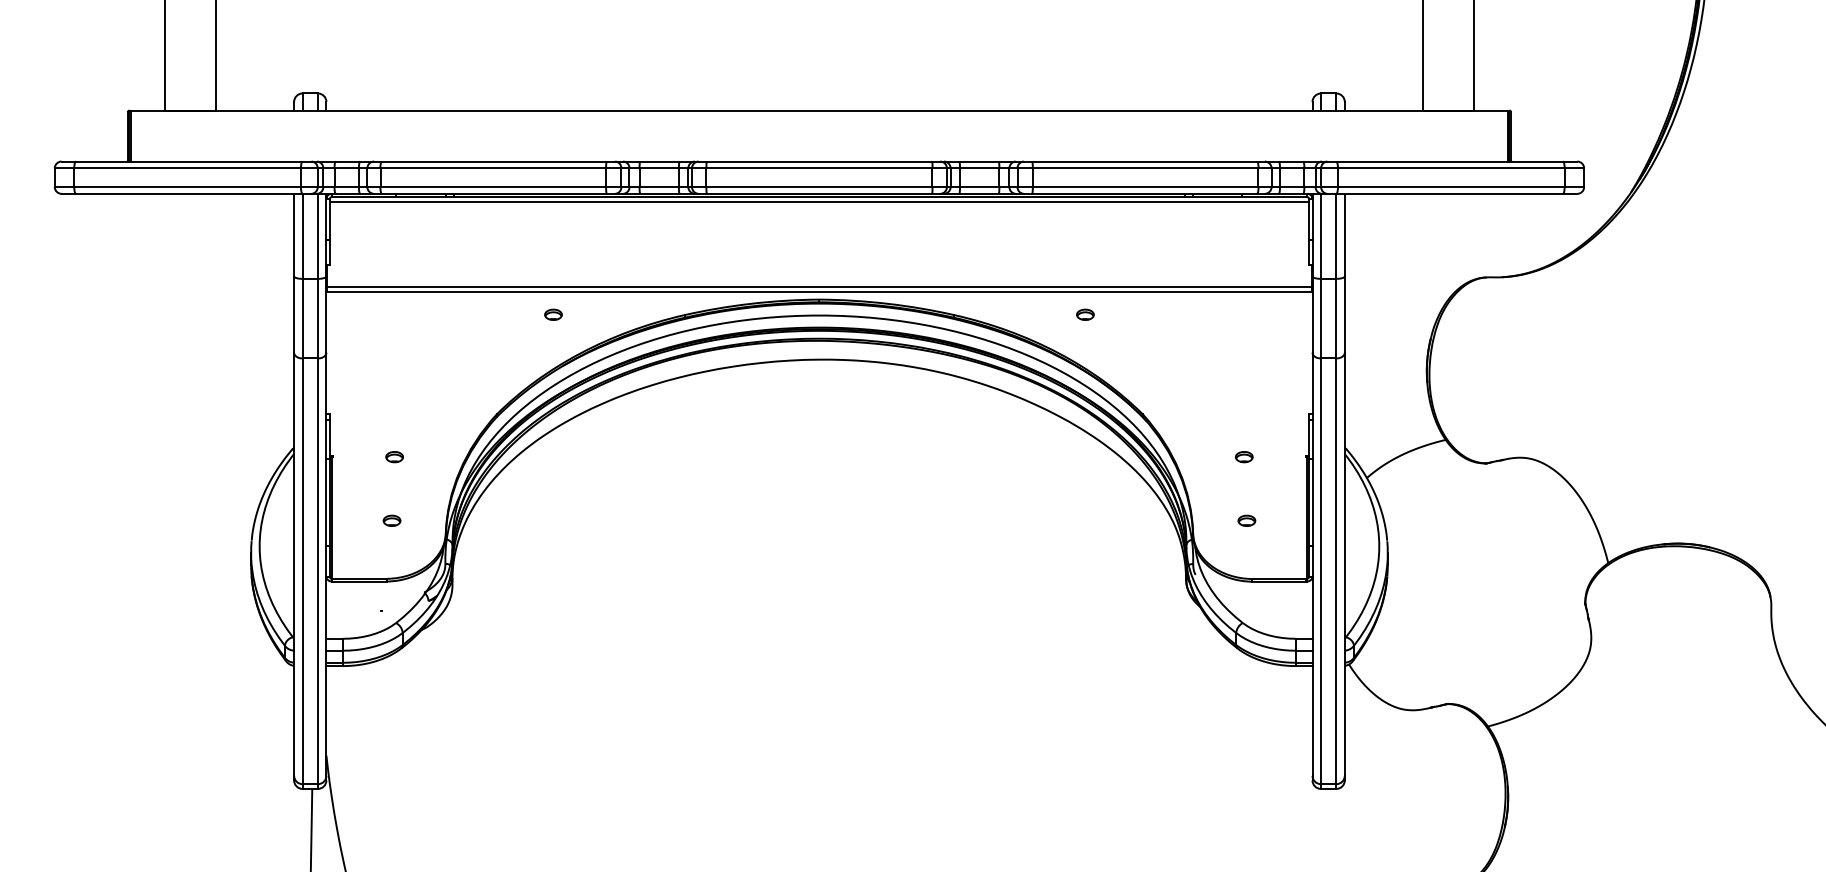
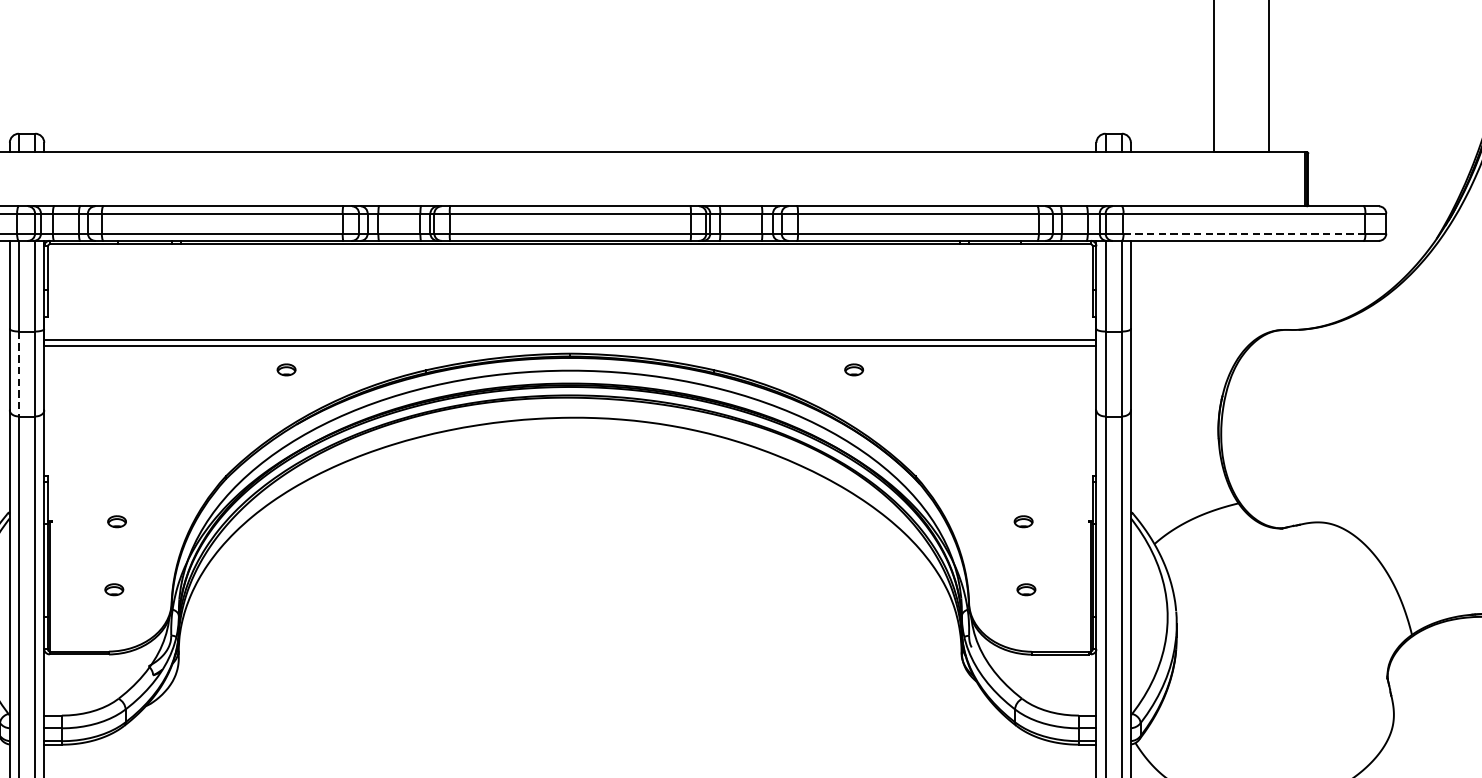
line: (1451, 187) -> (1244, 234), solid -> dashed
line: (819, 202) -> (570, 250), removed
line: (302, 318) -> (18, 373), solid -> dashed

